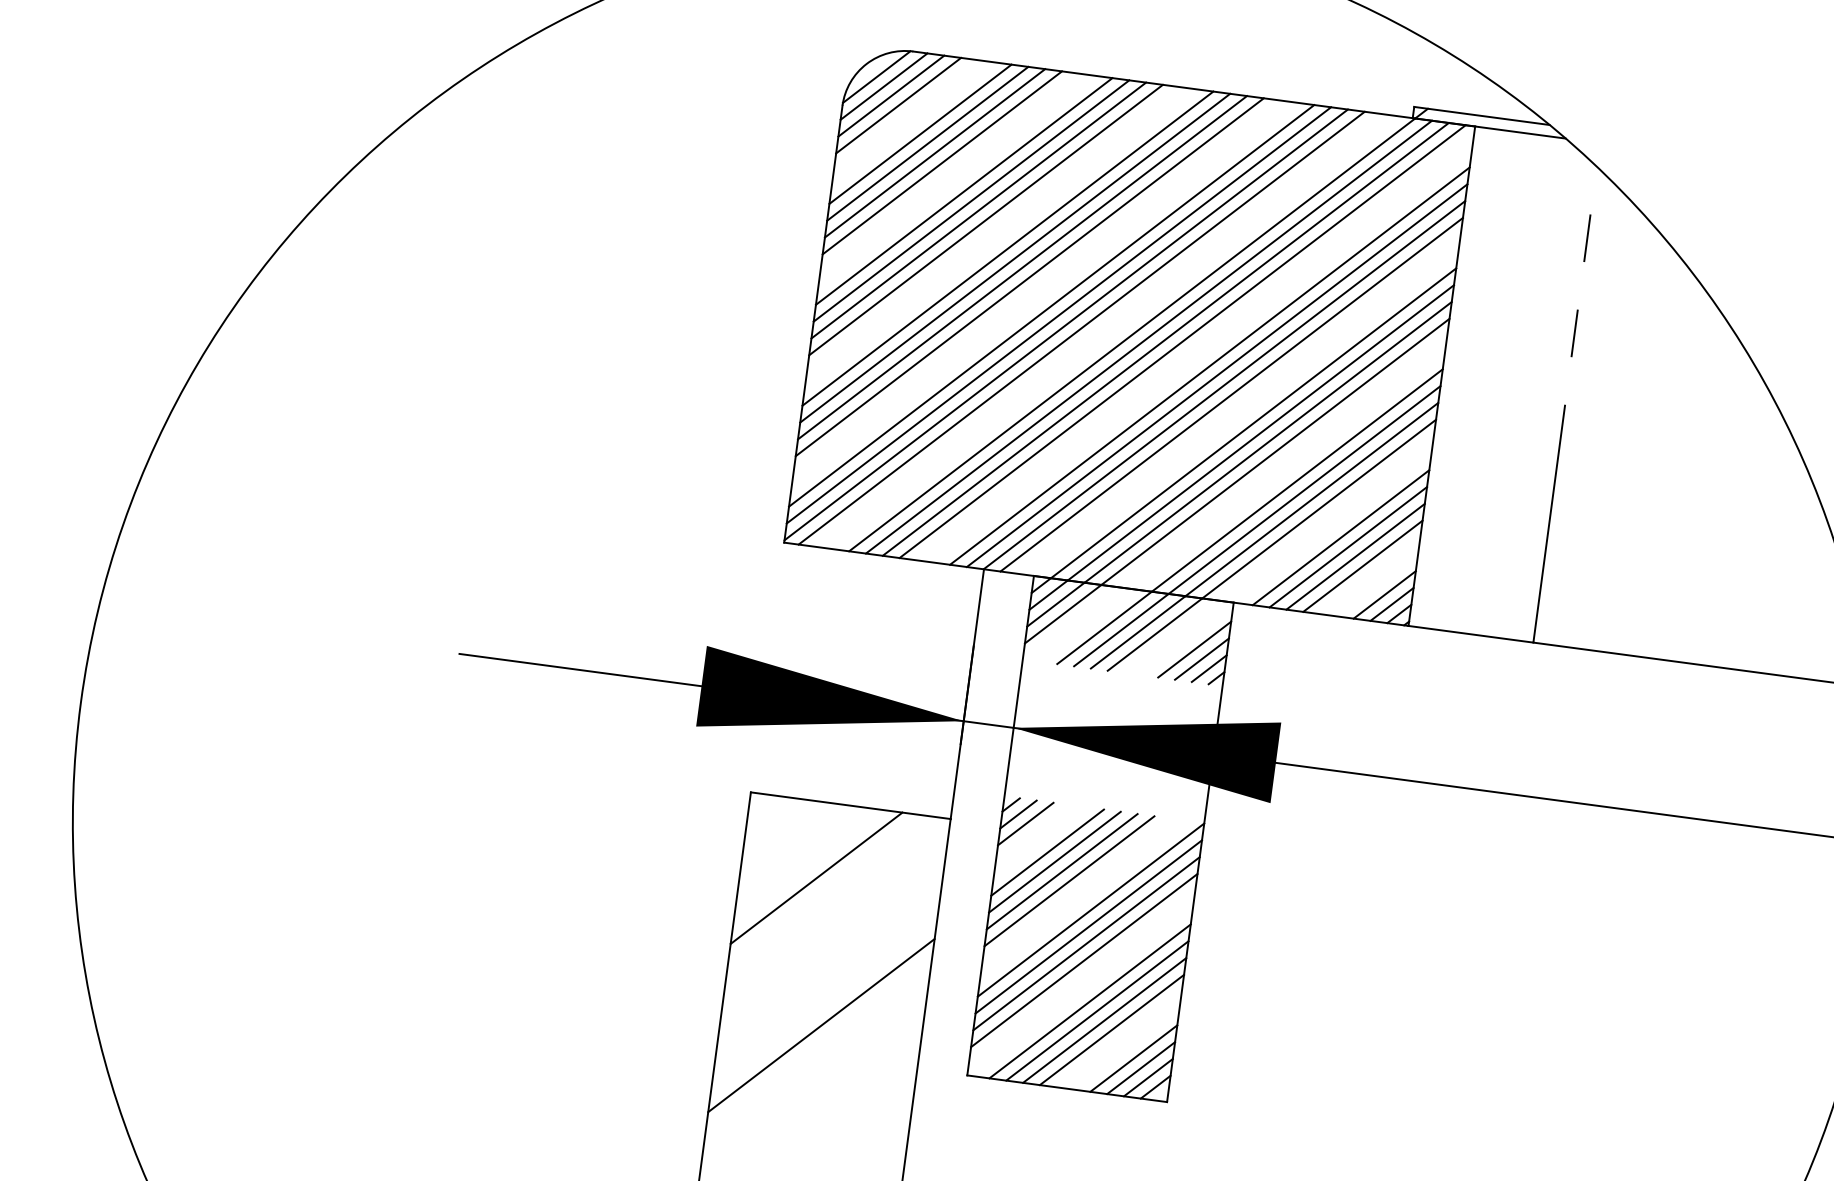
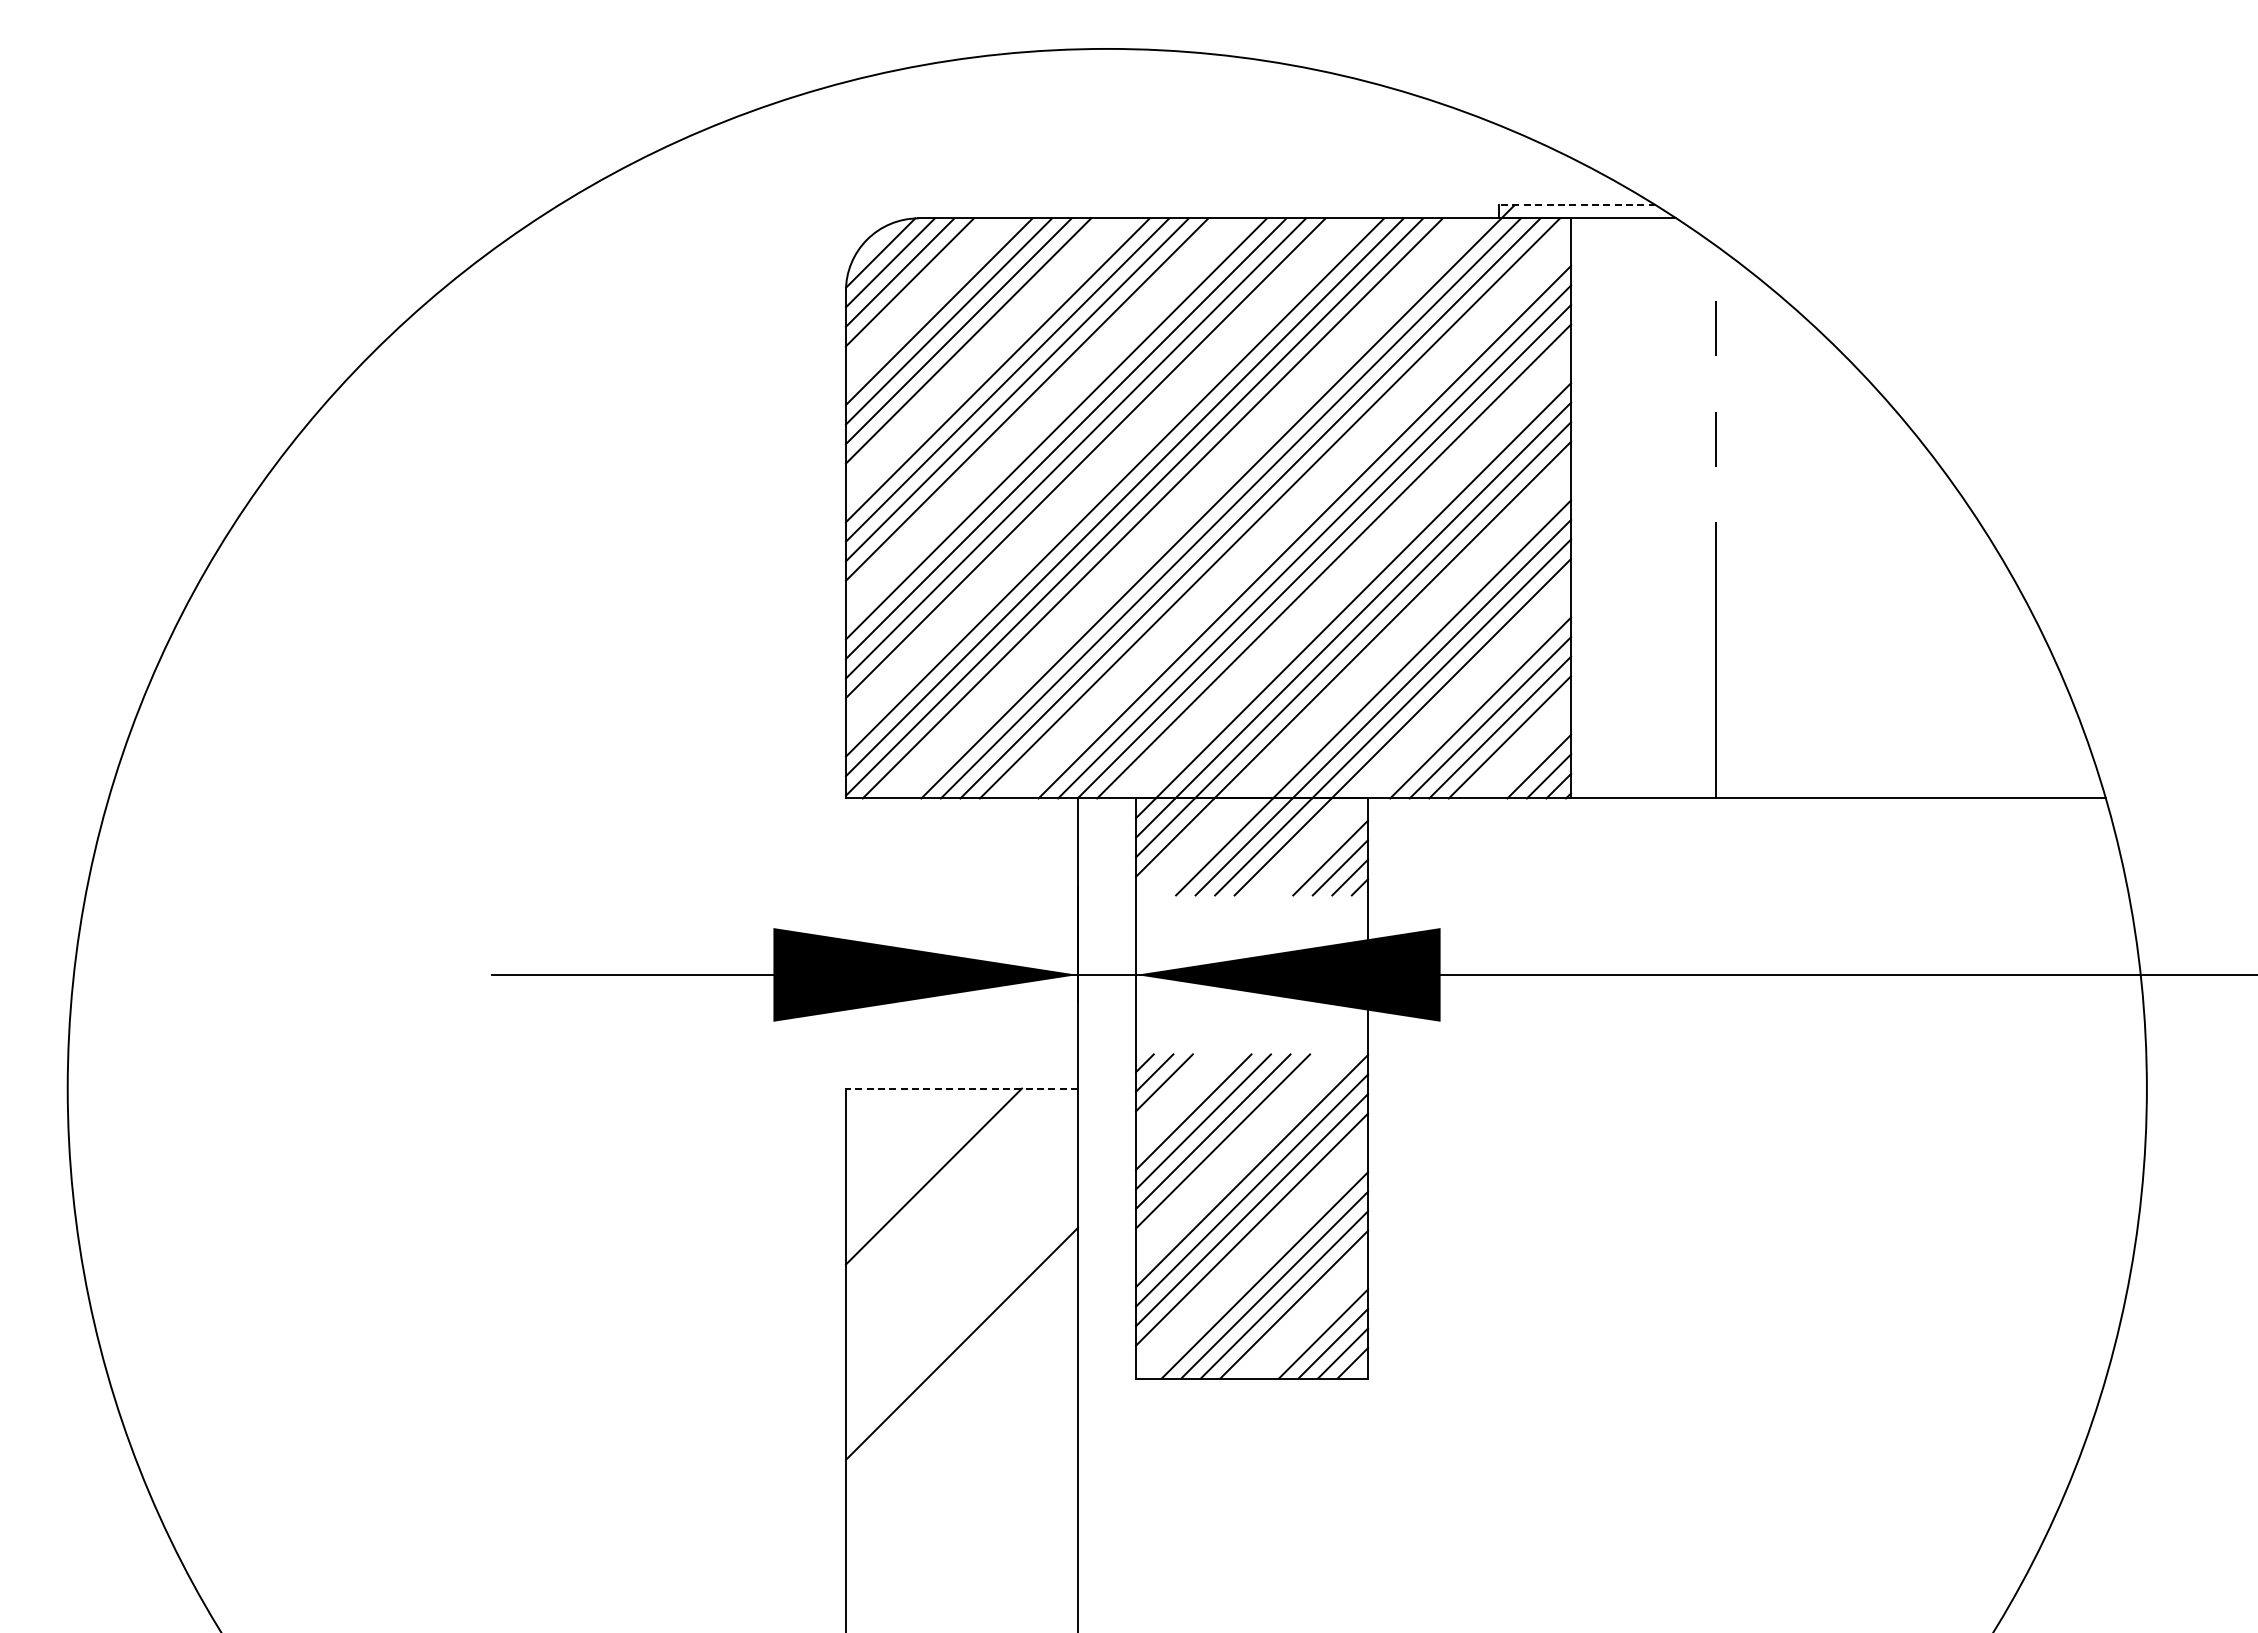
line: (1482, 116) -> (1577, 205), solid -> dashed
line: (850, 805) -> (961, 1088), solid -> dashed

